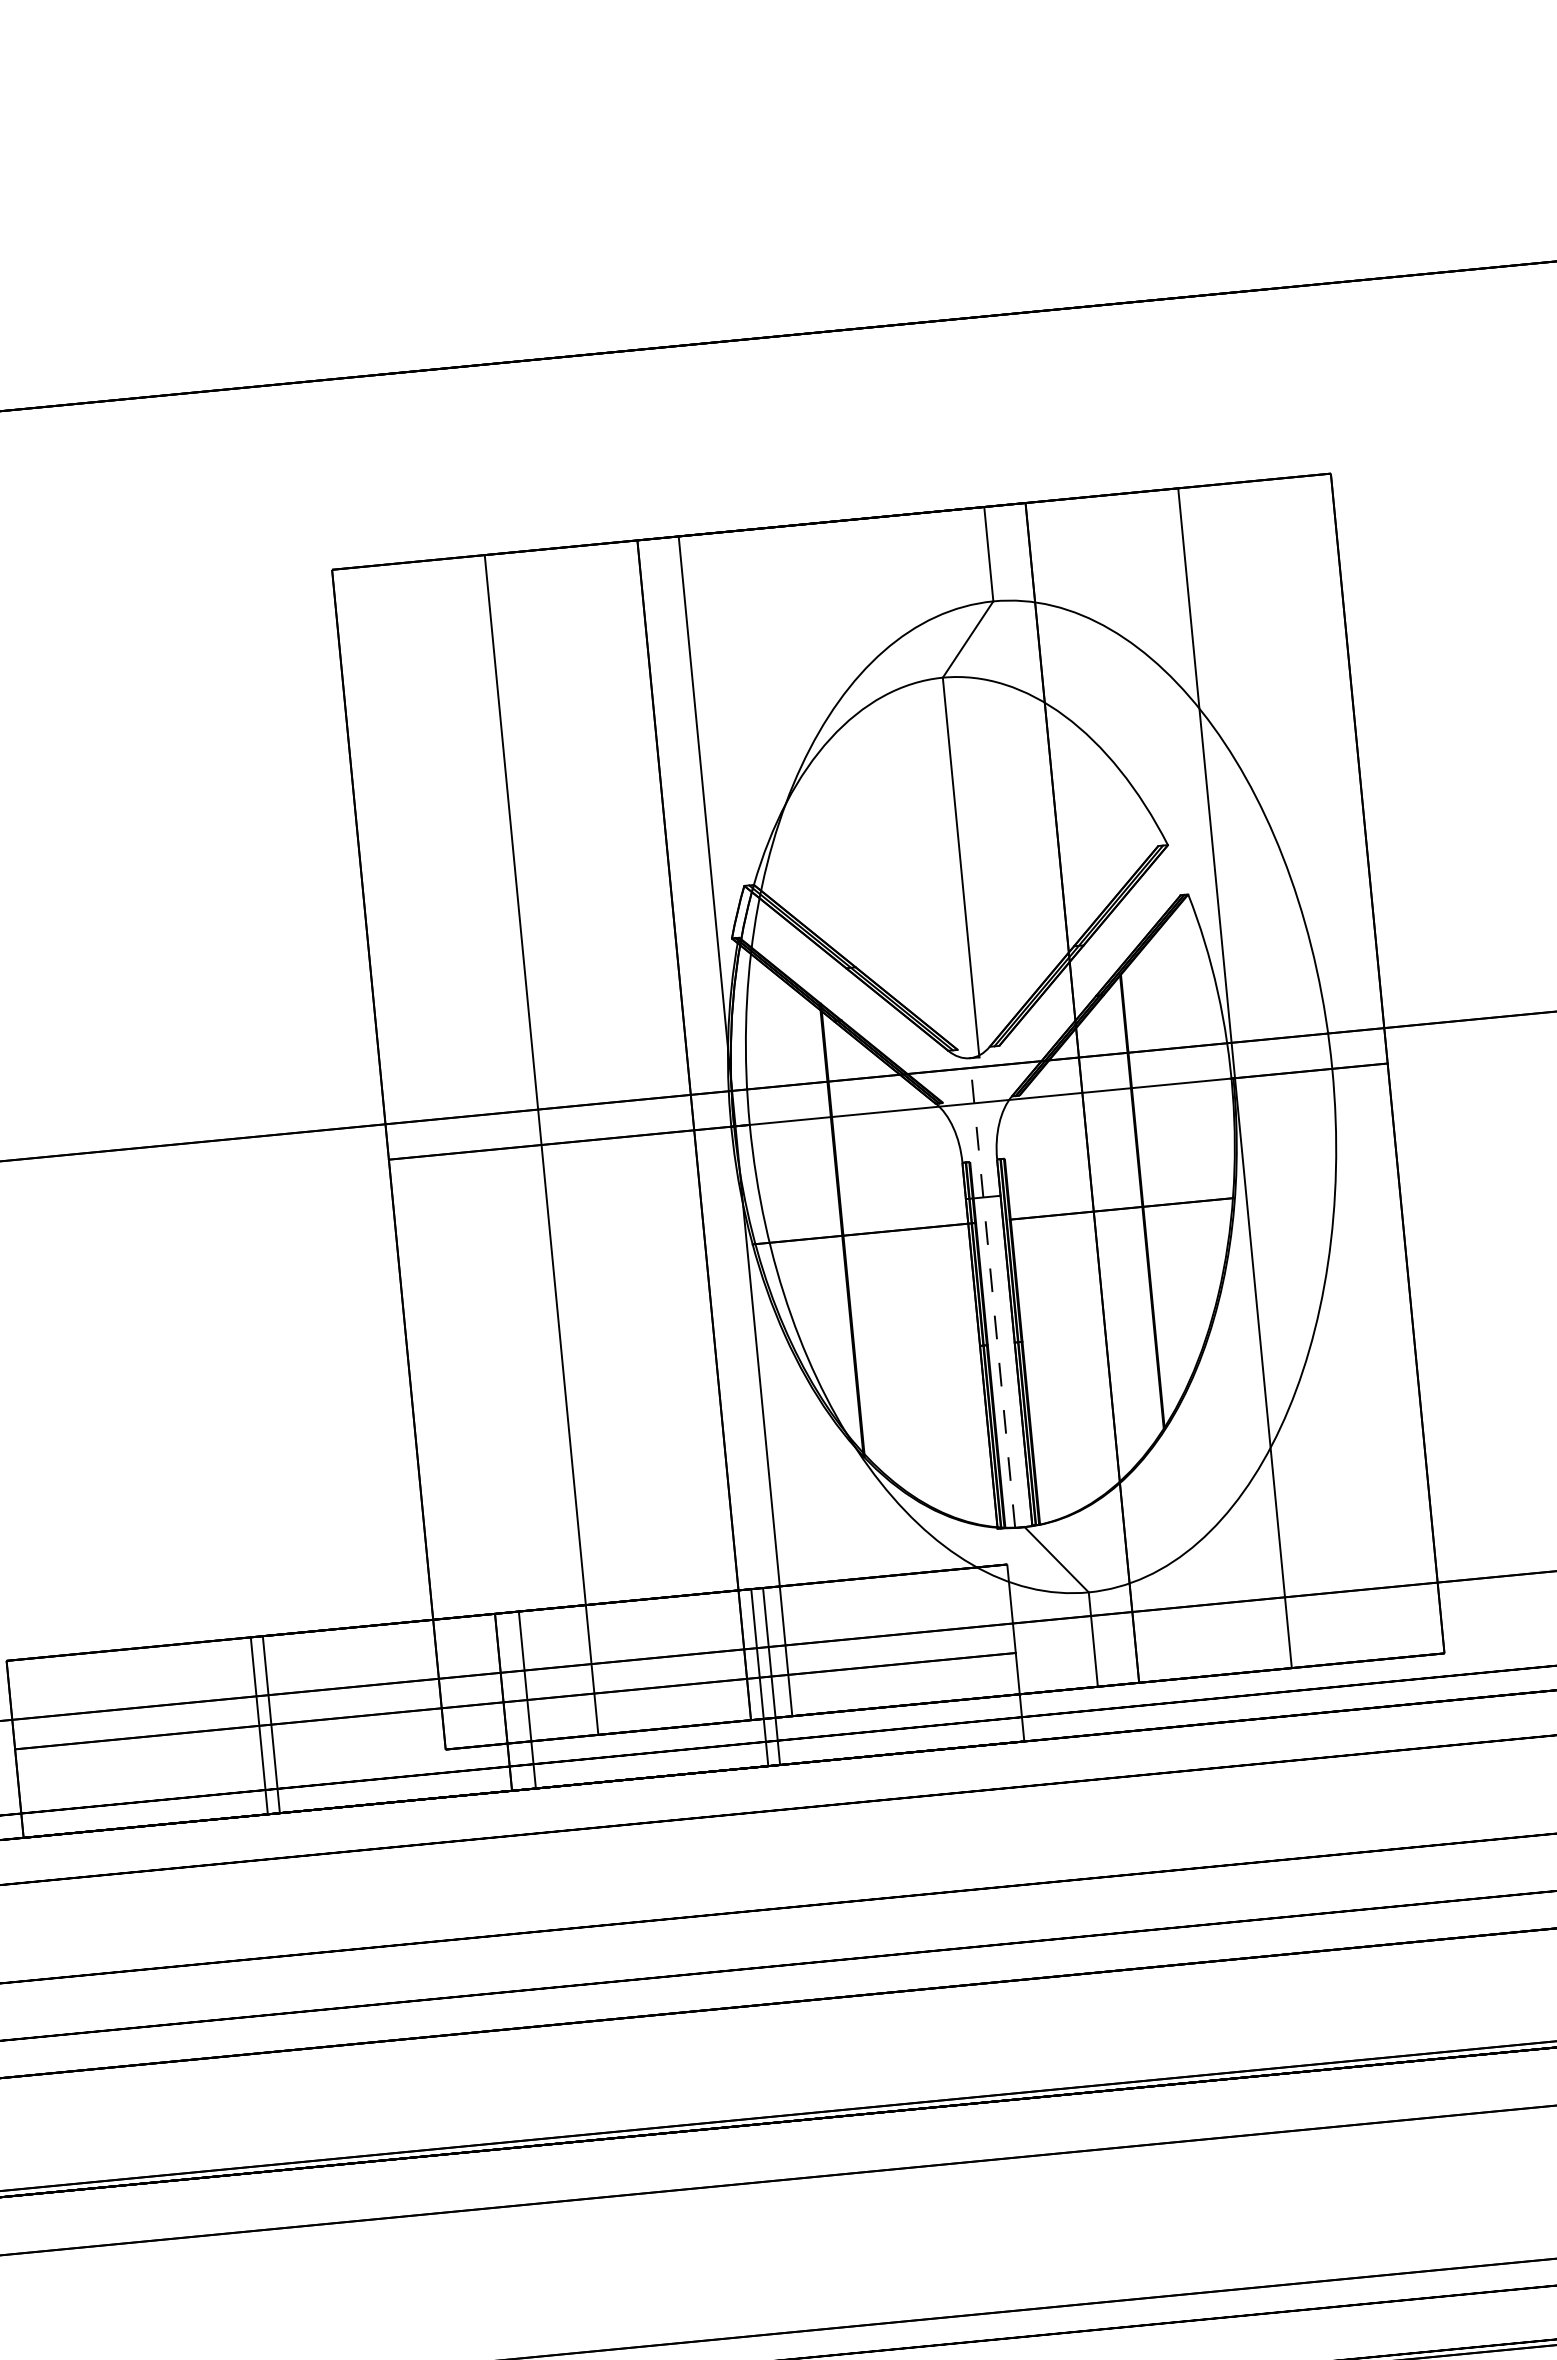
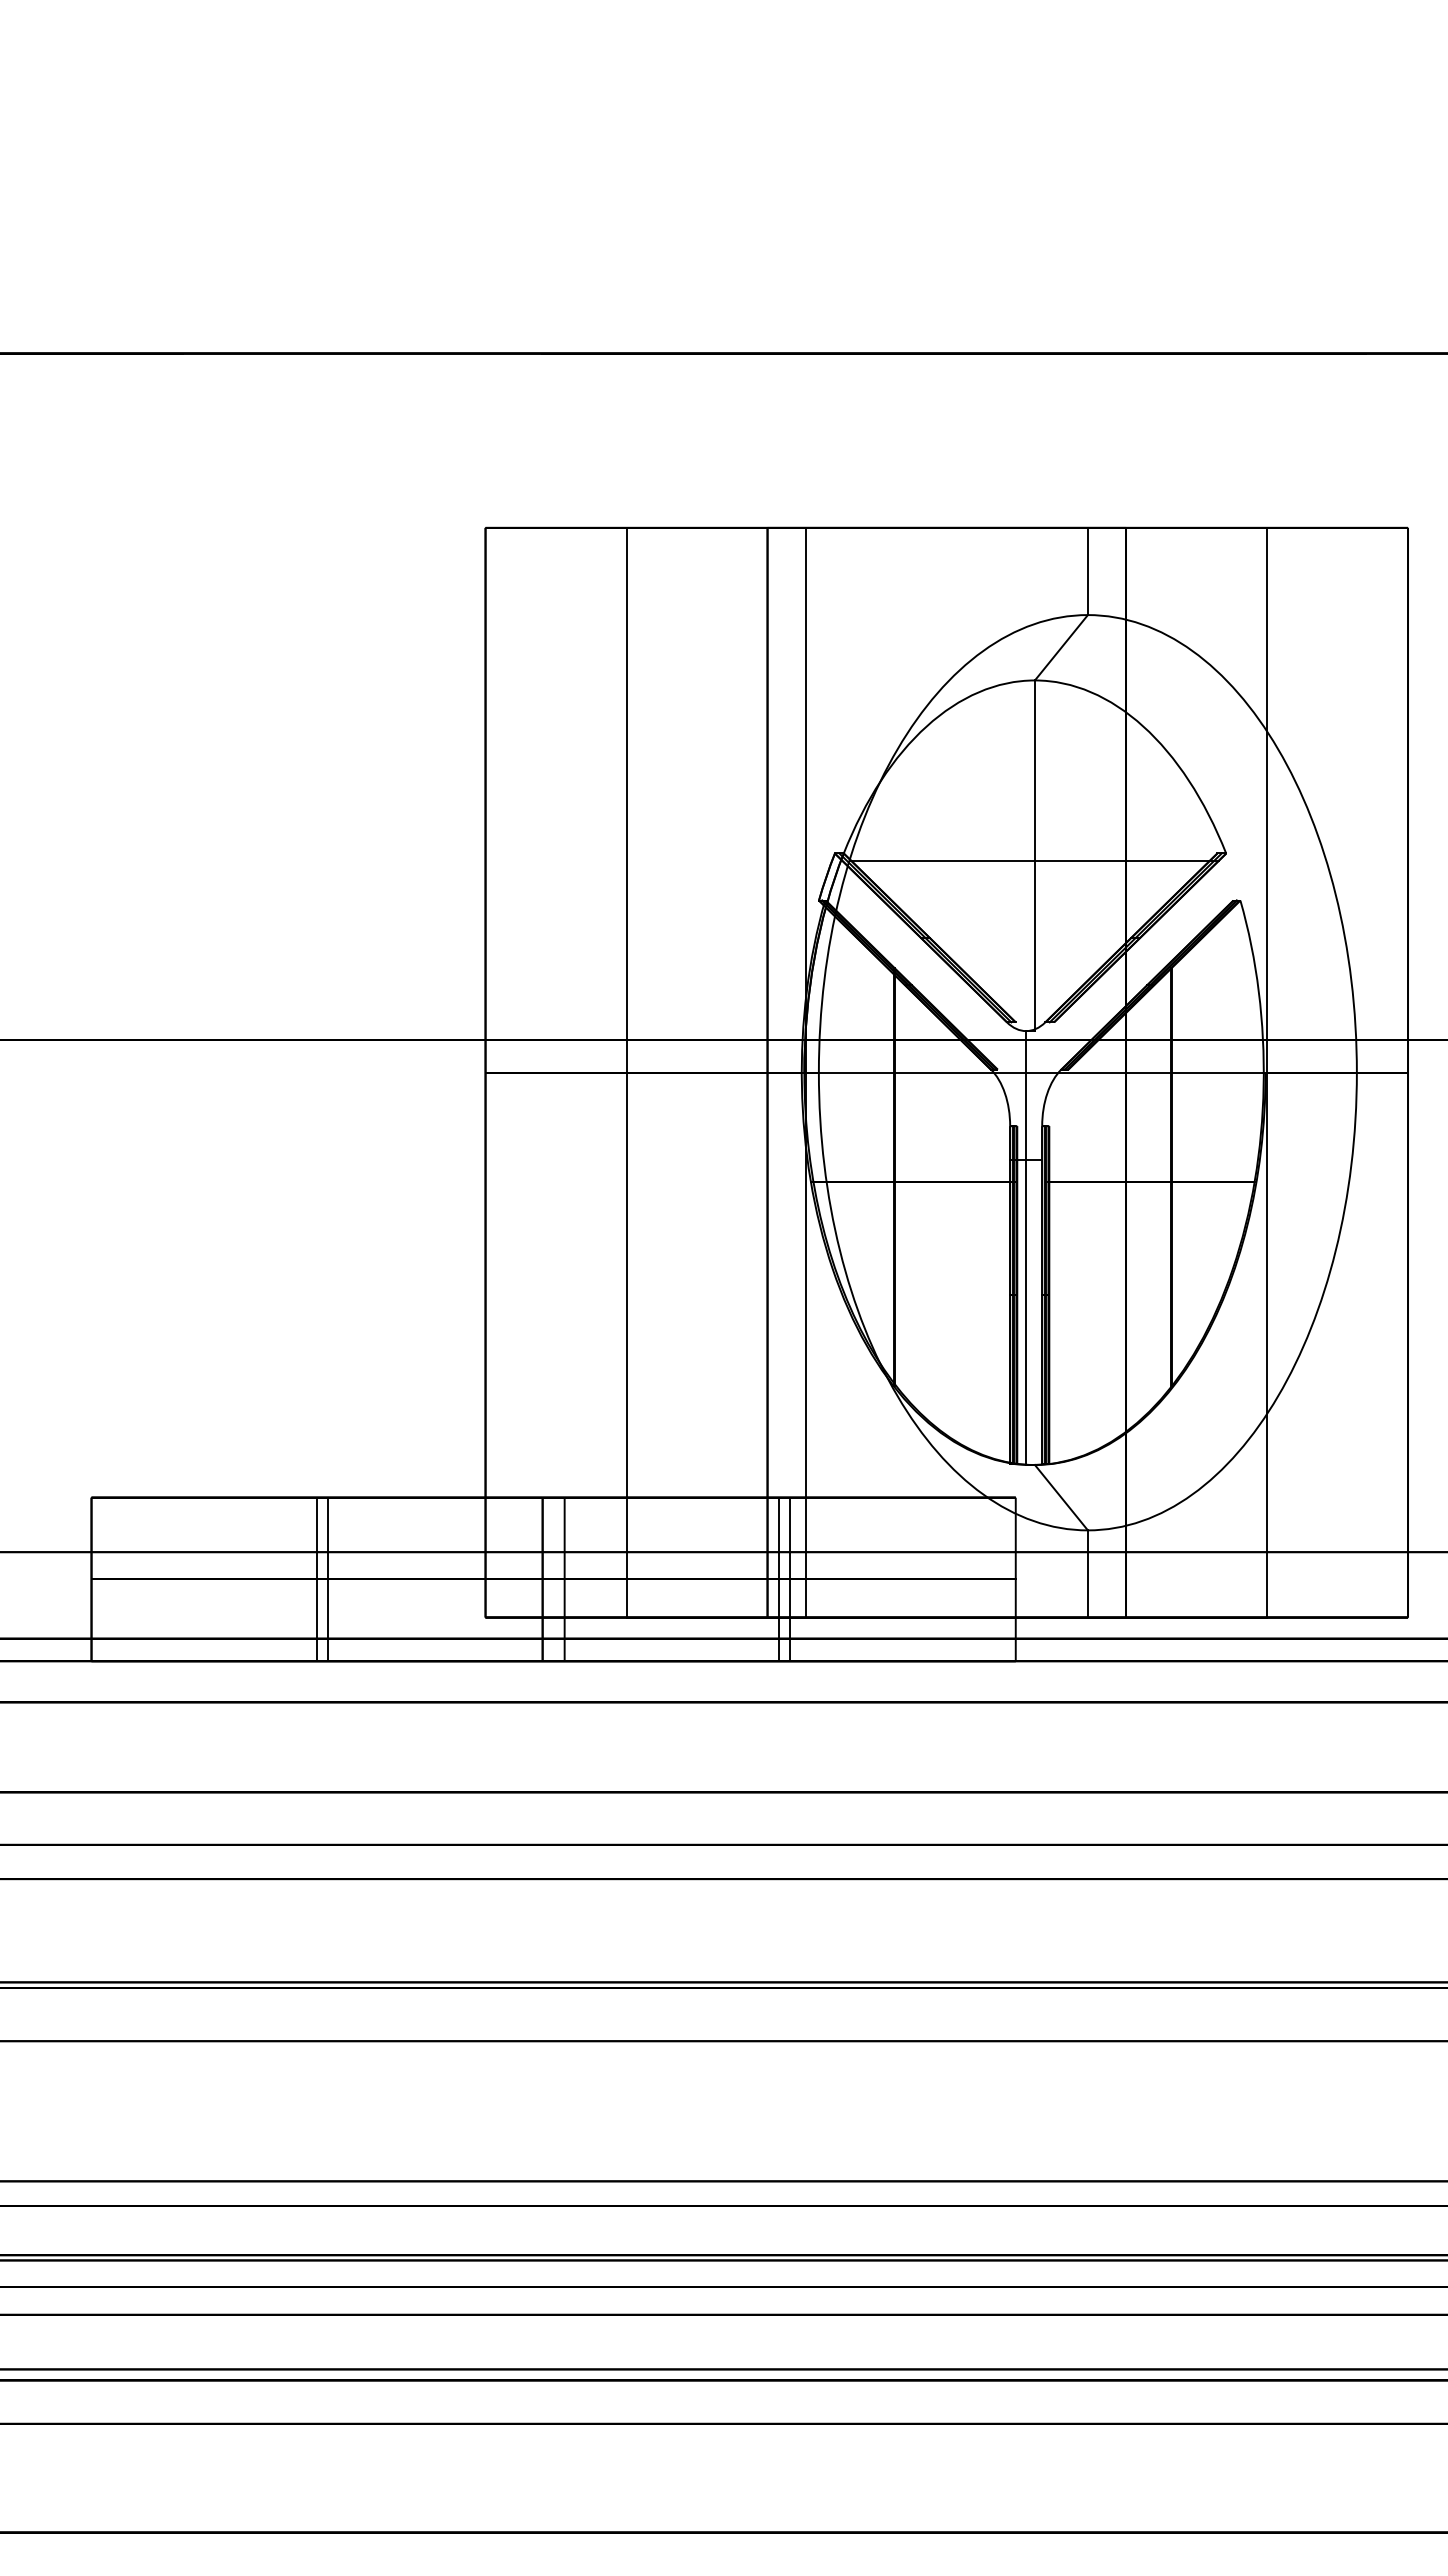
line: (961, 872) -> (1034, 860), added
line: (992, 1293) -> (1026, 1248), dashed -> solid

